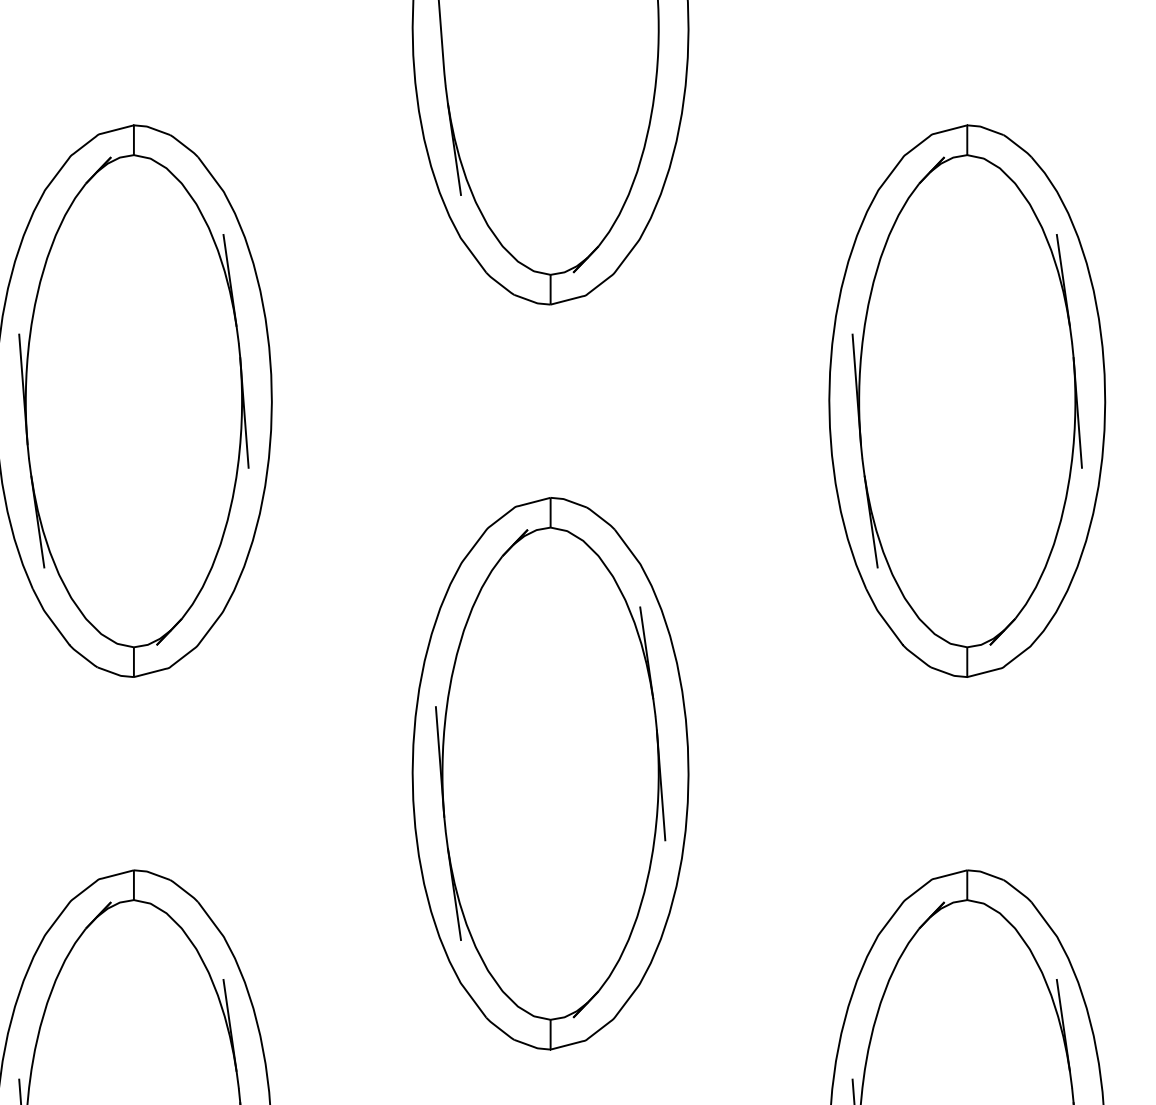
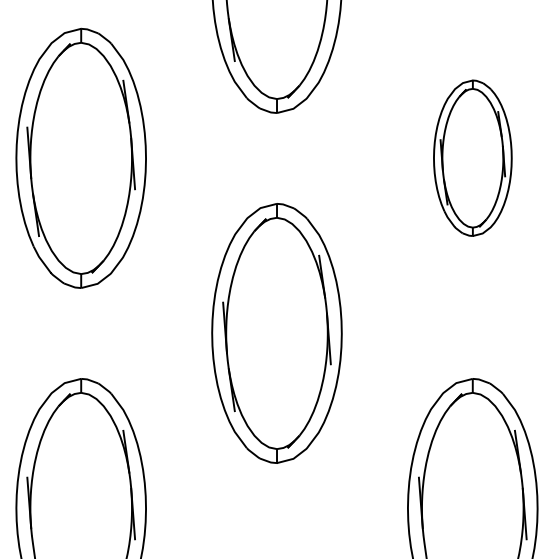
part: (966, 399) -> (472, 157), size x0.6

